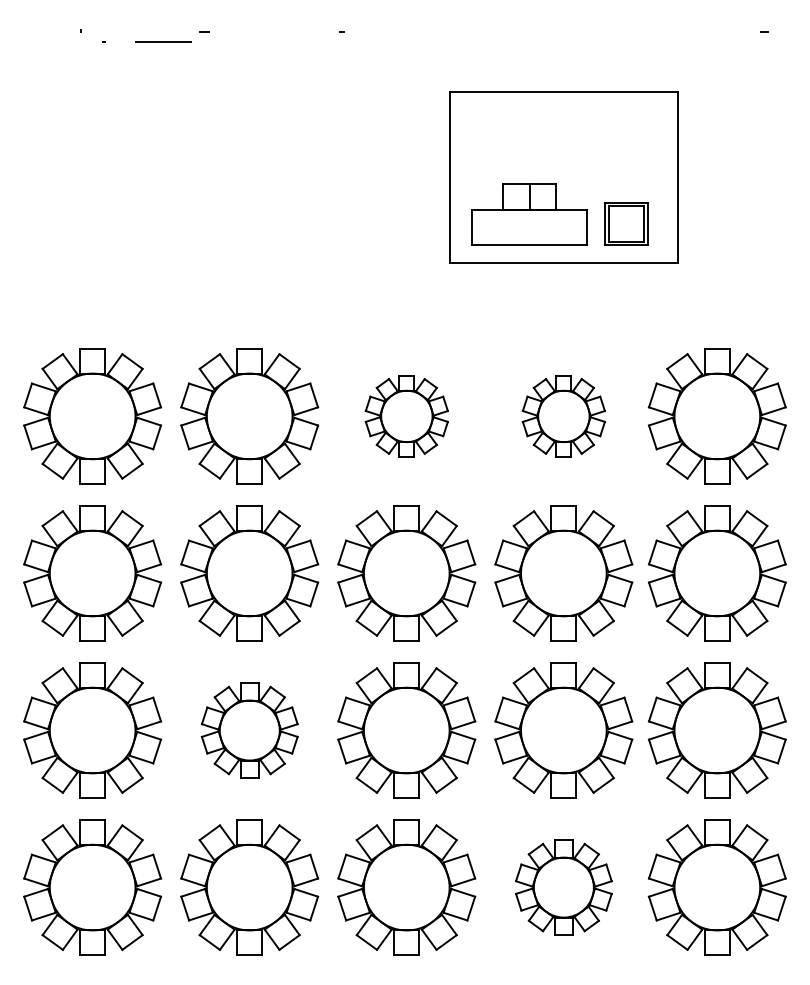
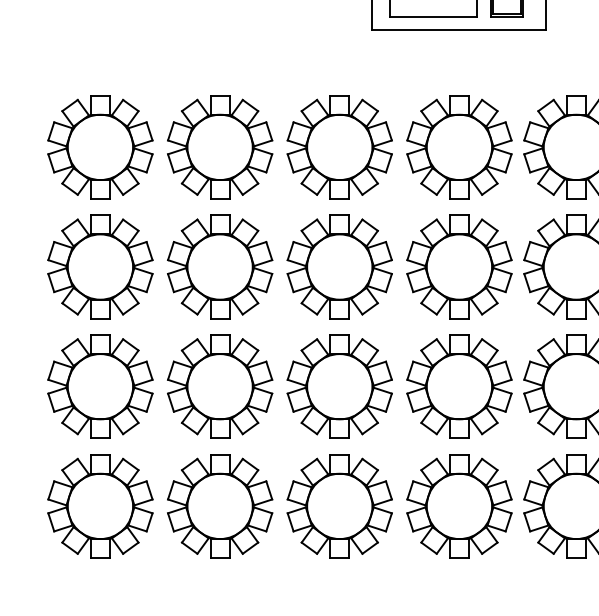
part: (406, 416) -> (339, 147), size x1.67
part: (563, 416) -> (459, 147), size x1.67
part: (249, 730) -> (219, 386), size x1.43
part: (563, 887) -> (459, 506), size x1.43

